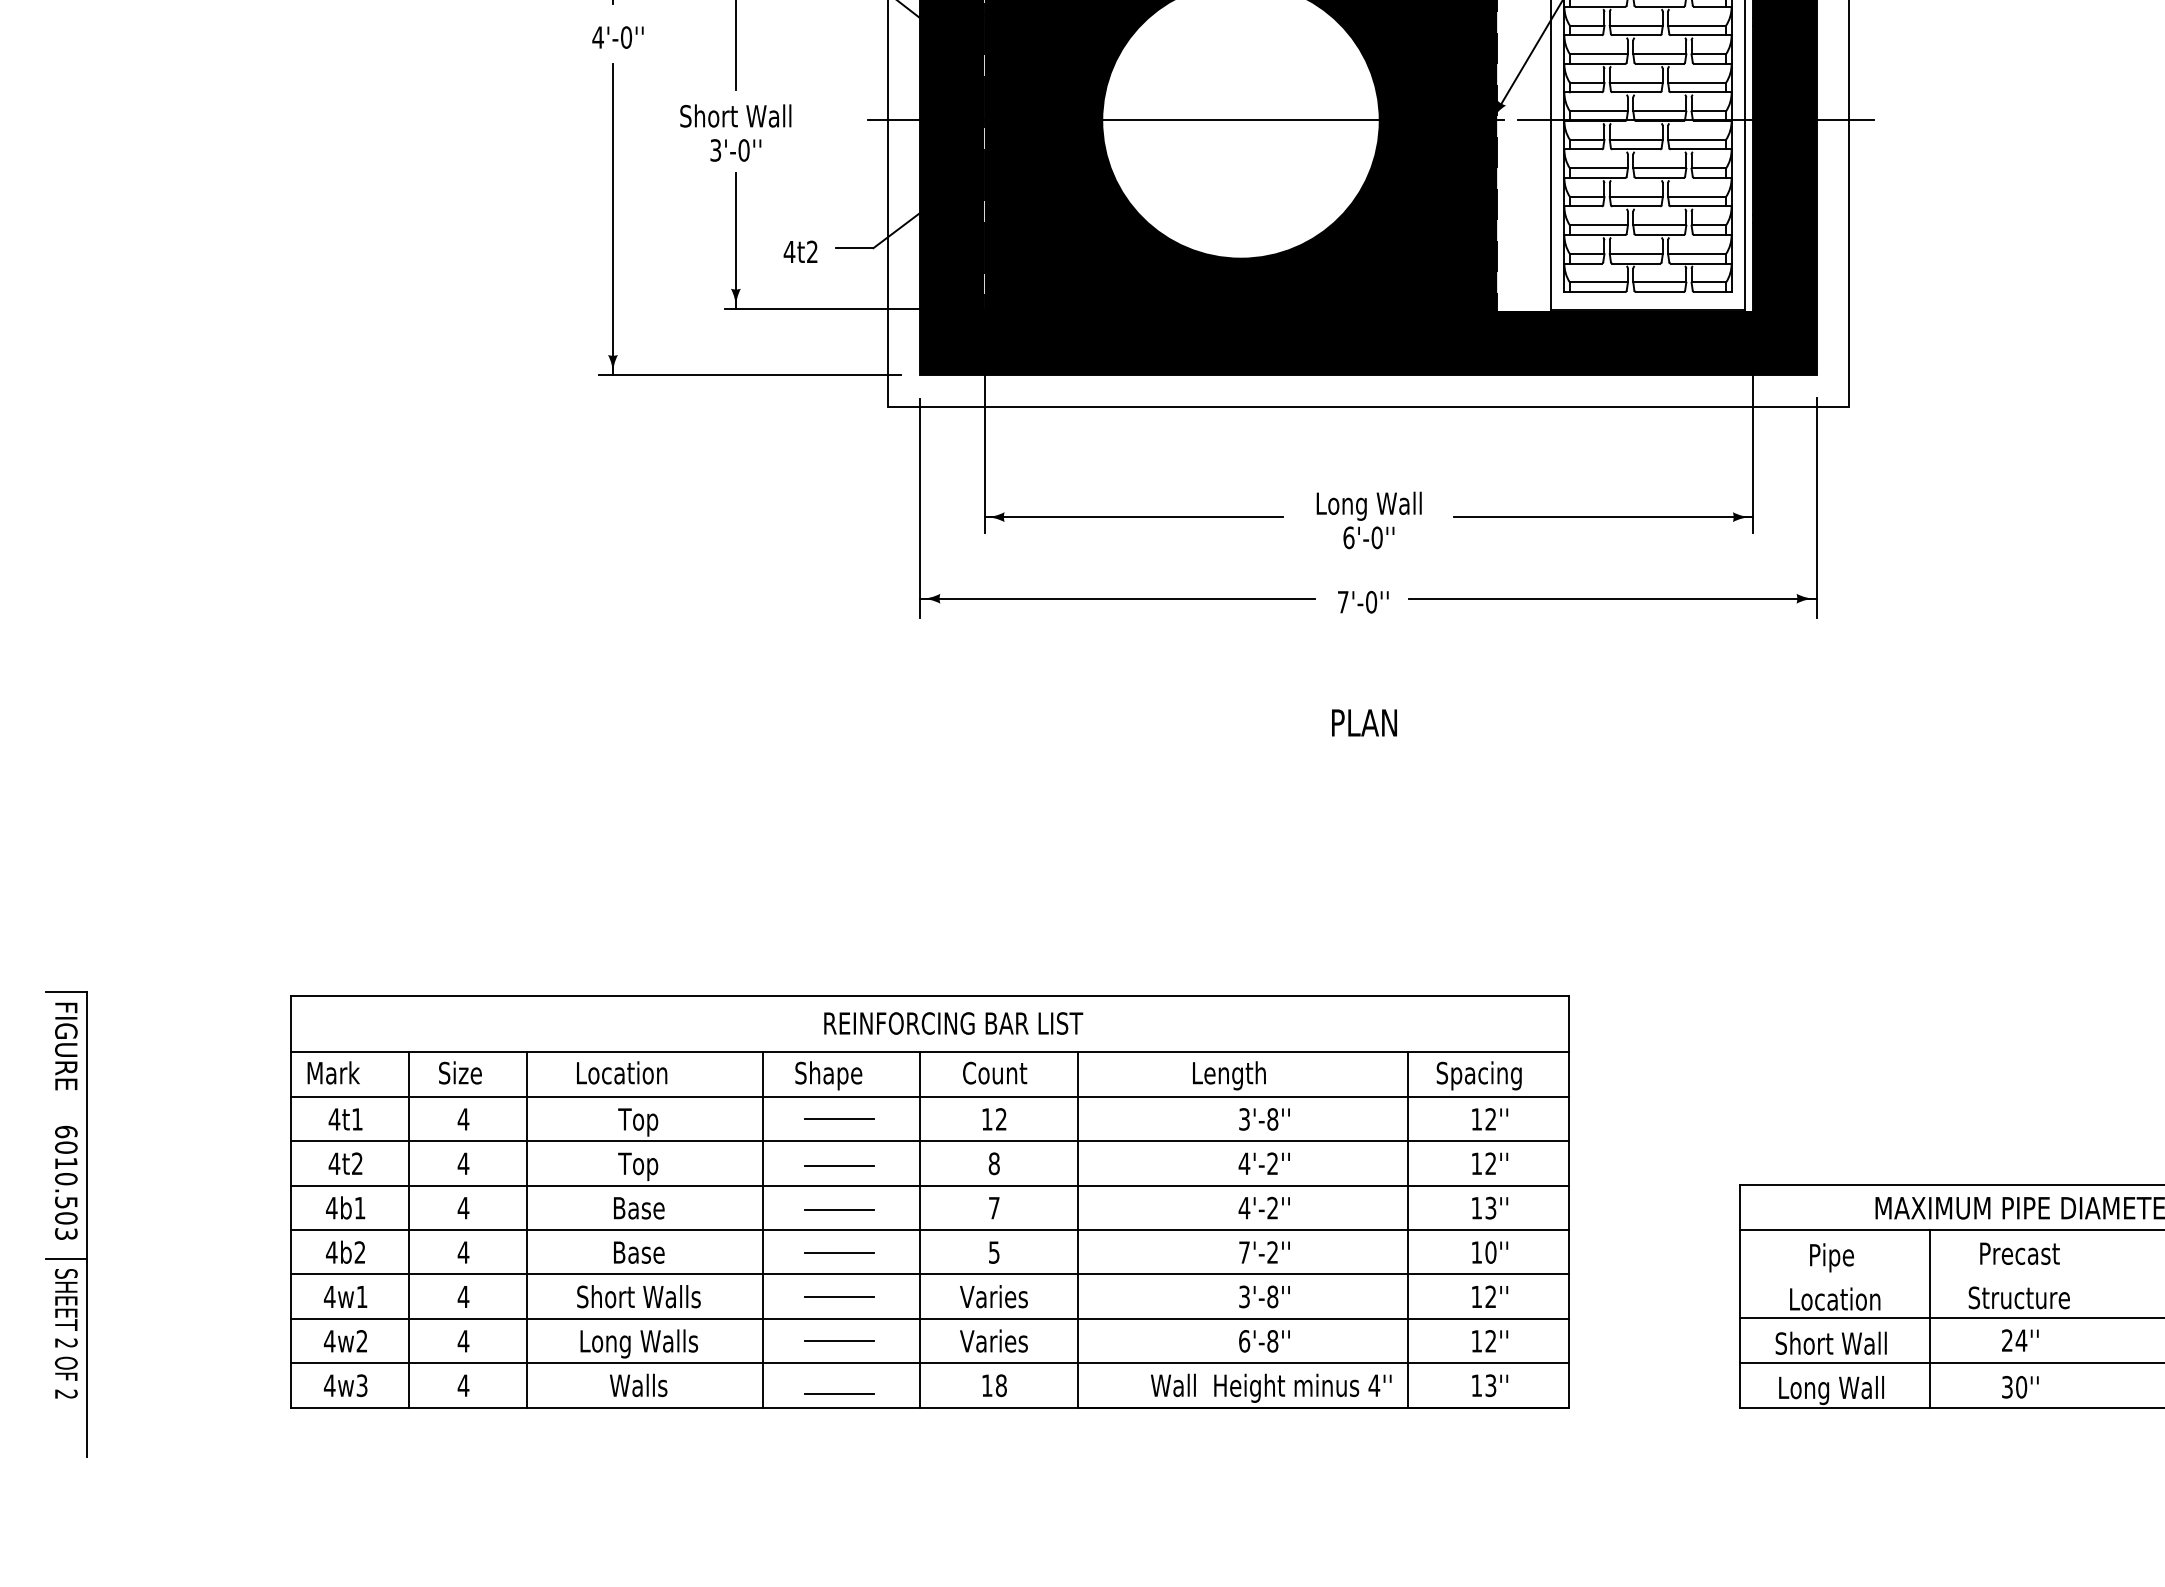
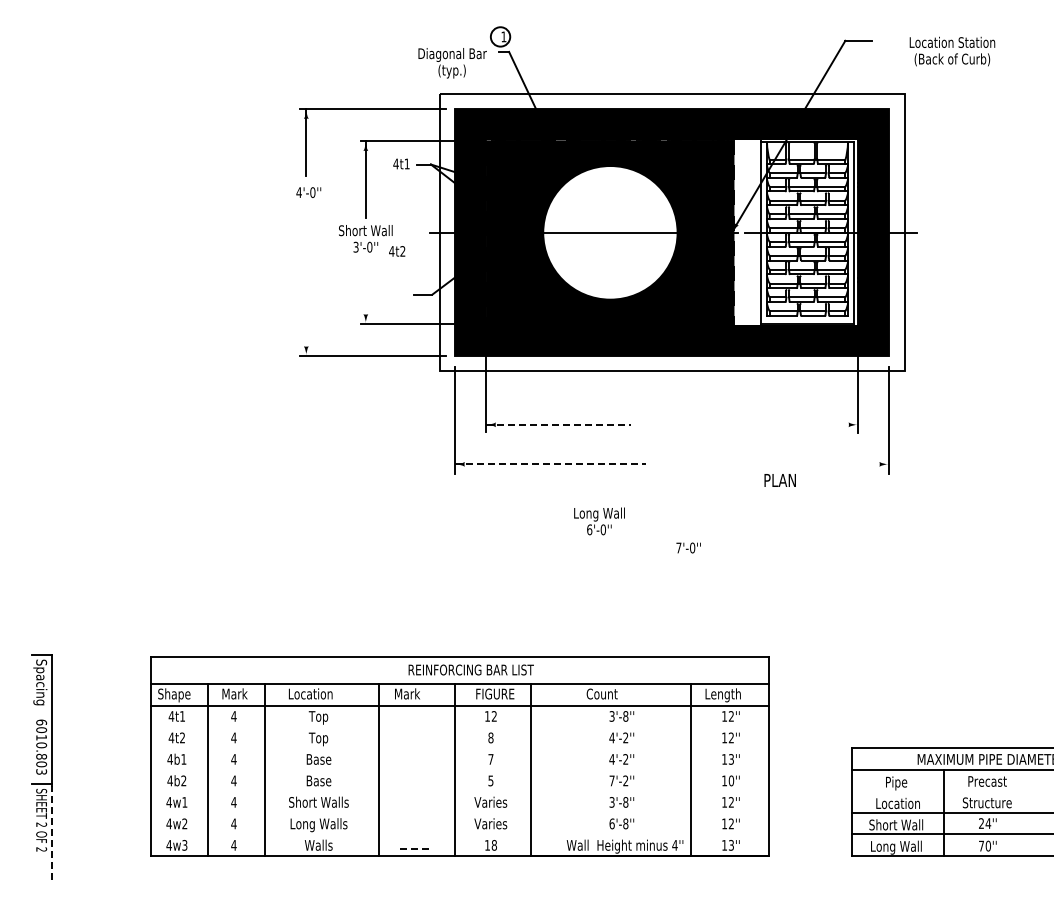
line: (613, 219) -> (306, 280), removed
line: (735, 239) -> (365, 290), removed
text: (801, 252) -> (397, 251), moved
line: (1133, 516) -> (558, 424), solid -> dashed
line: (1602, 516) -> (785, 424), removed
text: (1369, 520) -> (599, 521), moved
line: (1117, 599) -> (550, 464), solid -> dashed
line: (1612, 599) -> (790, 464), removed
text: (1362, 601) -> (688, 547), moved
text: (1362, 722) -> (779, 480), moved
text: (63, 1049) -> (40, 682), FIGURE -> Spacing
text: (464, 1072) -> (234, 693), Size -> Mark
text: (1001, 1072) -> (494, 693), Count -> FIGURE
text: (340, 1076) -> (174, 695), Mark -> Shape
text: (828, 1076) -> (410, 695), Shape -> Mark
text: (1228, 1076) -> (604, 695), Length -> Count
text: (1478, 1076) -> (725, 695), Spacing -> Length
line: (838, 1119) -> (415, 716), removed
line: (929, 1142) -> (459, 727), removed
line: (838, 1167) -> (415, 739), removed
line: (929, 1185) -> (459, 748), removed
text: (66, 1202) -> (41, 756), 6010.503 -> 6010.803
line: (838, 1210) -> (415, 760), removed
line: (929, 1231) -> (459, 770), removed
line: (840, 1251) -> (416, 780), removed
line: (929, 1274) -> (459, 791), removed
line: (838, 1297) -> (415, 802), removed
line: (929, 1319) -> (459, 813), removed
line: (838, 1340) -> (415, 823), removed
line: (86, 1359) -> (51, 832), solid -> dashed
line: (929, 1363) -> (459, 834), removed
text: (2007, 1385) -> (981, 845), 30'' -> 70''
line: (840, 1394) -> (416, 849), solid -> dashed

